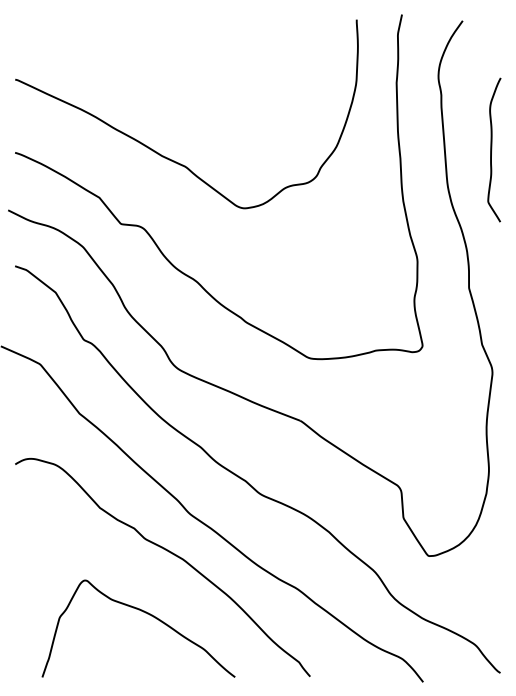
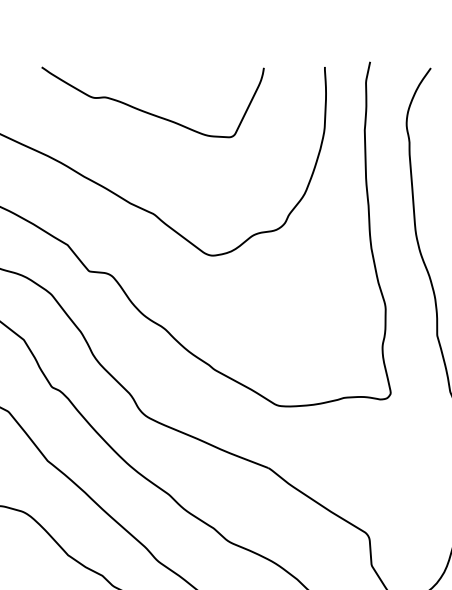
curve: (179, 64) -> (147, 111), added

